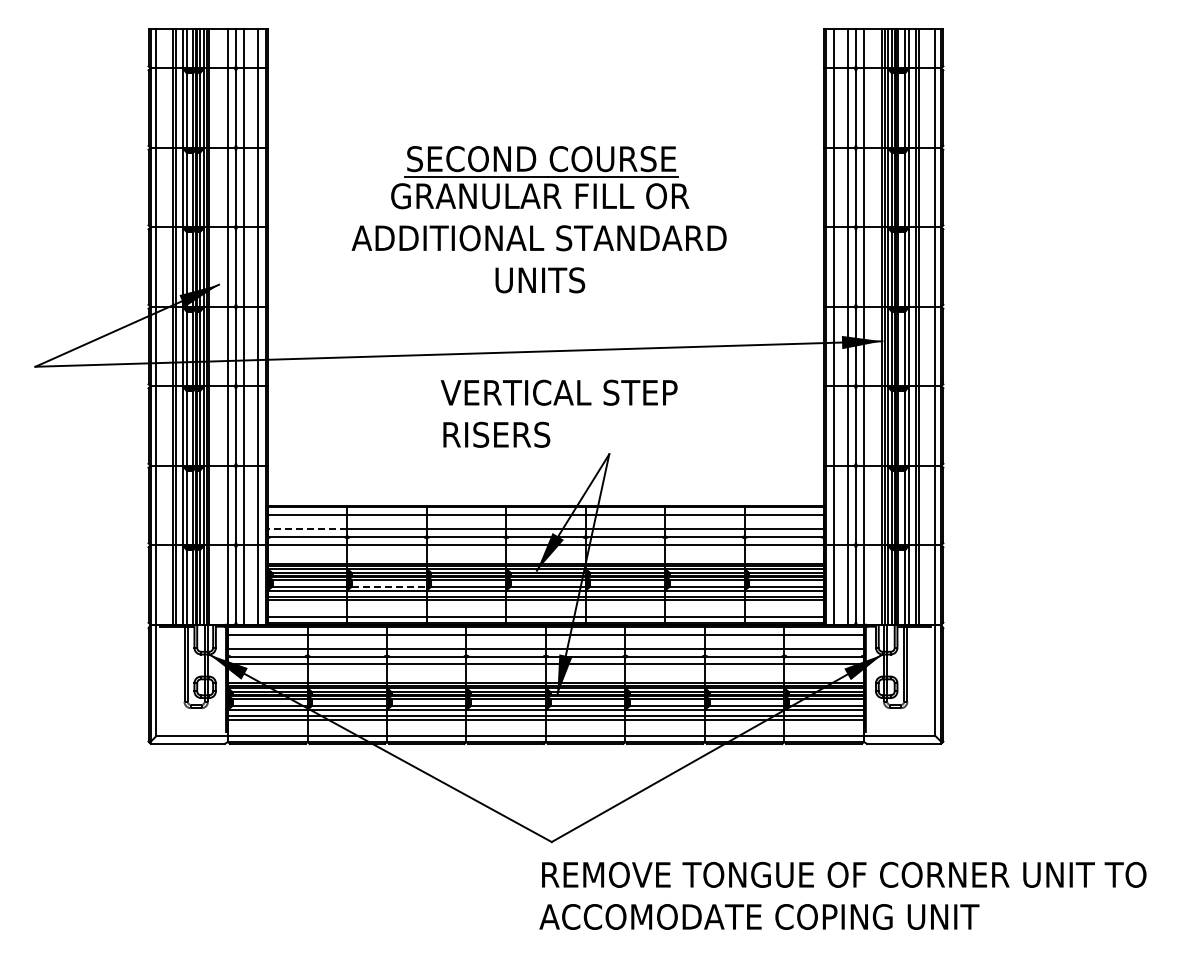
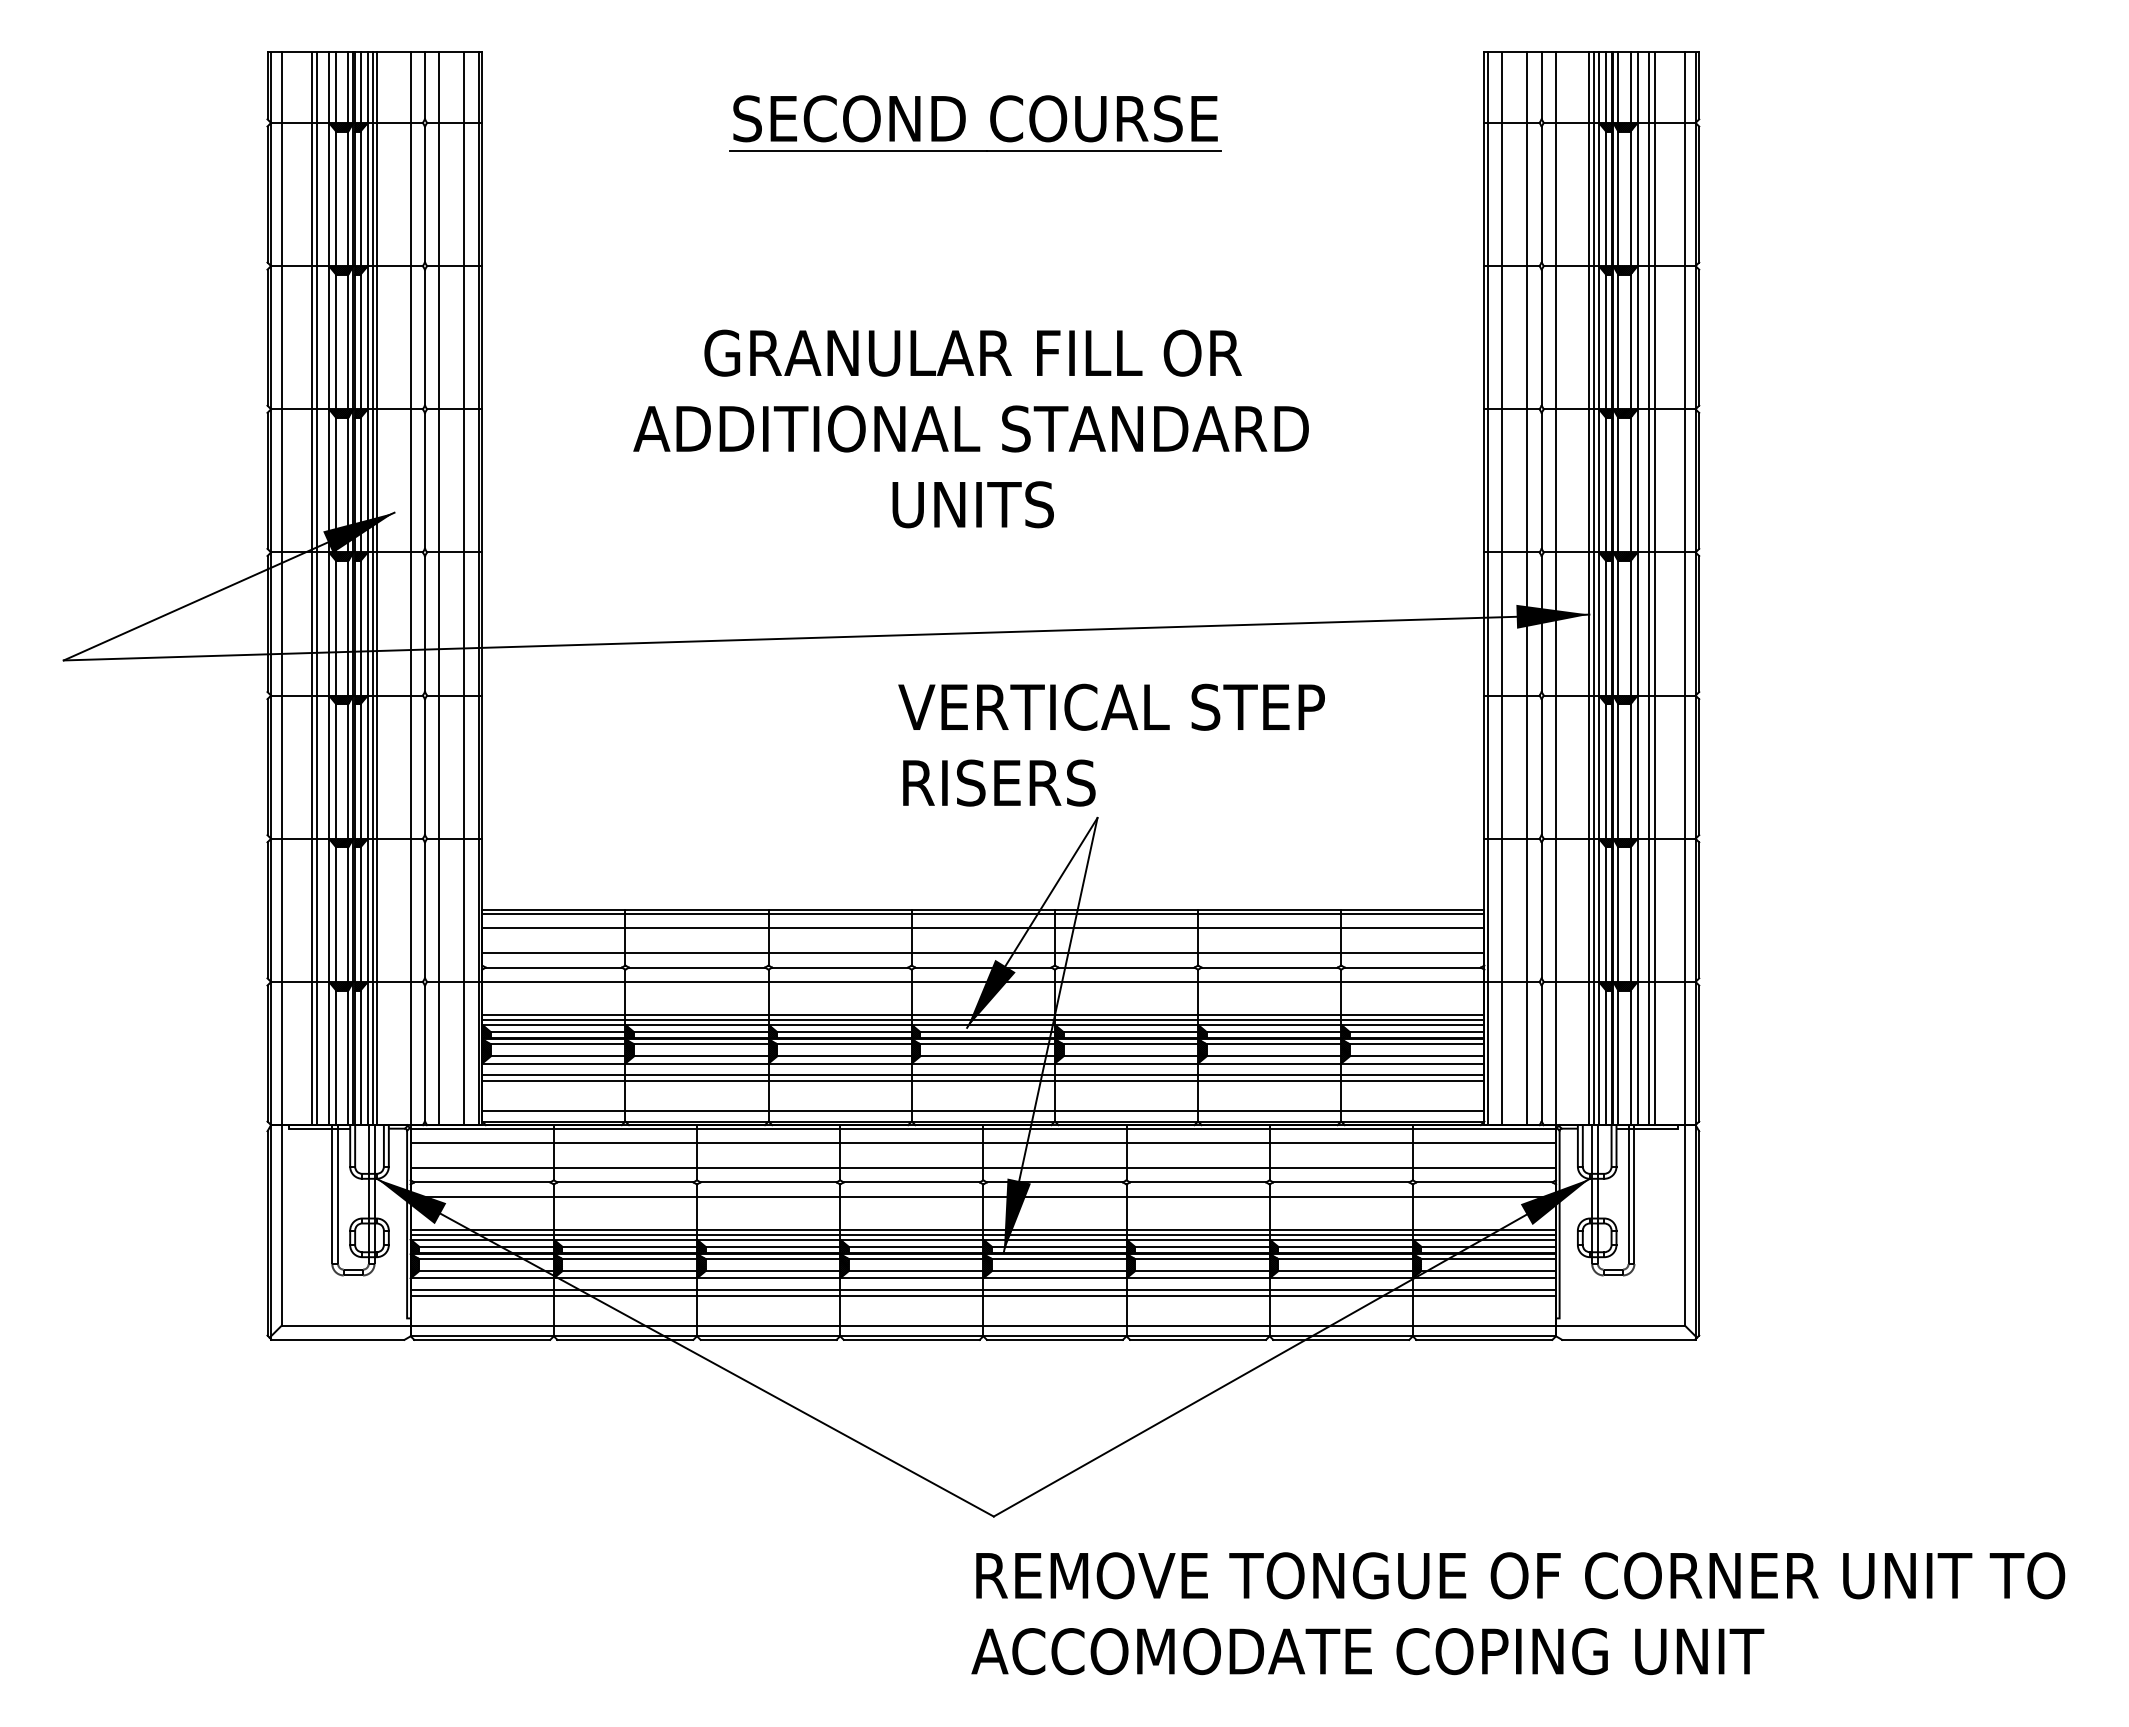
part: (541, 161) -> (975, 123), moved
text: (558, 413) -> (1110, 744), moved
line: (307, 529) -> (553, 953), dashed -> solid
line: (389, 586) -> (701, 1056), dashed -> solid

